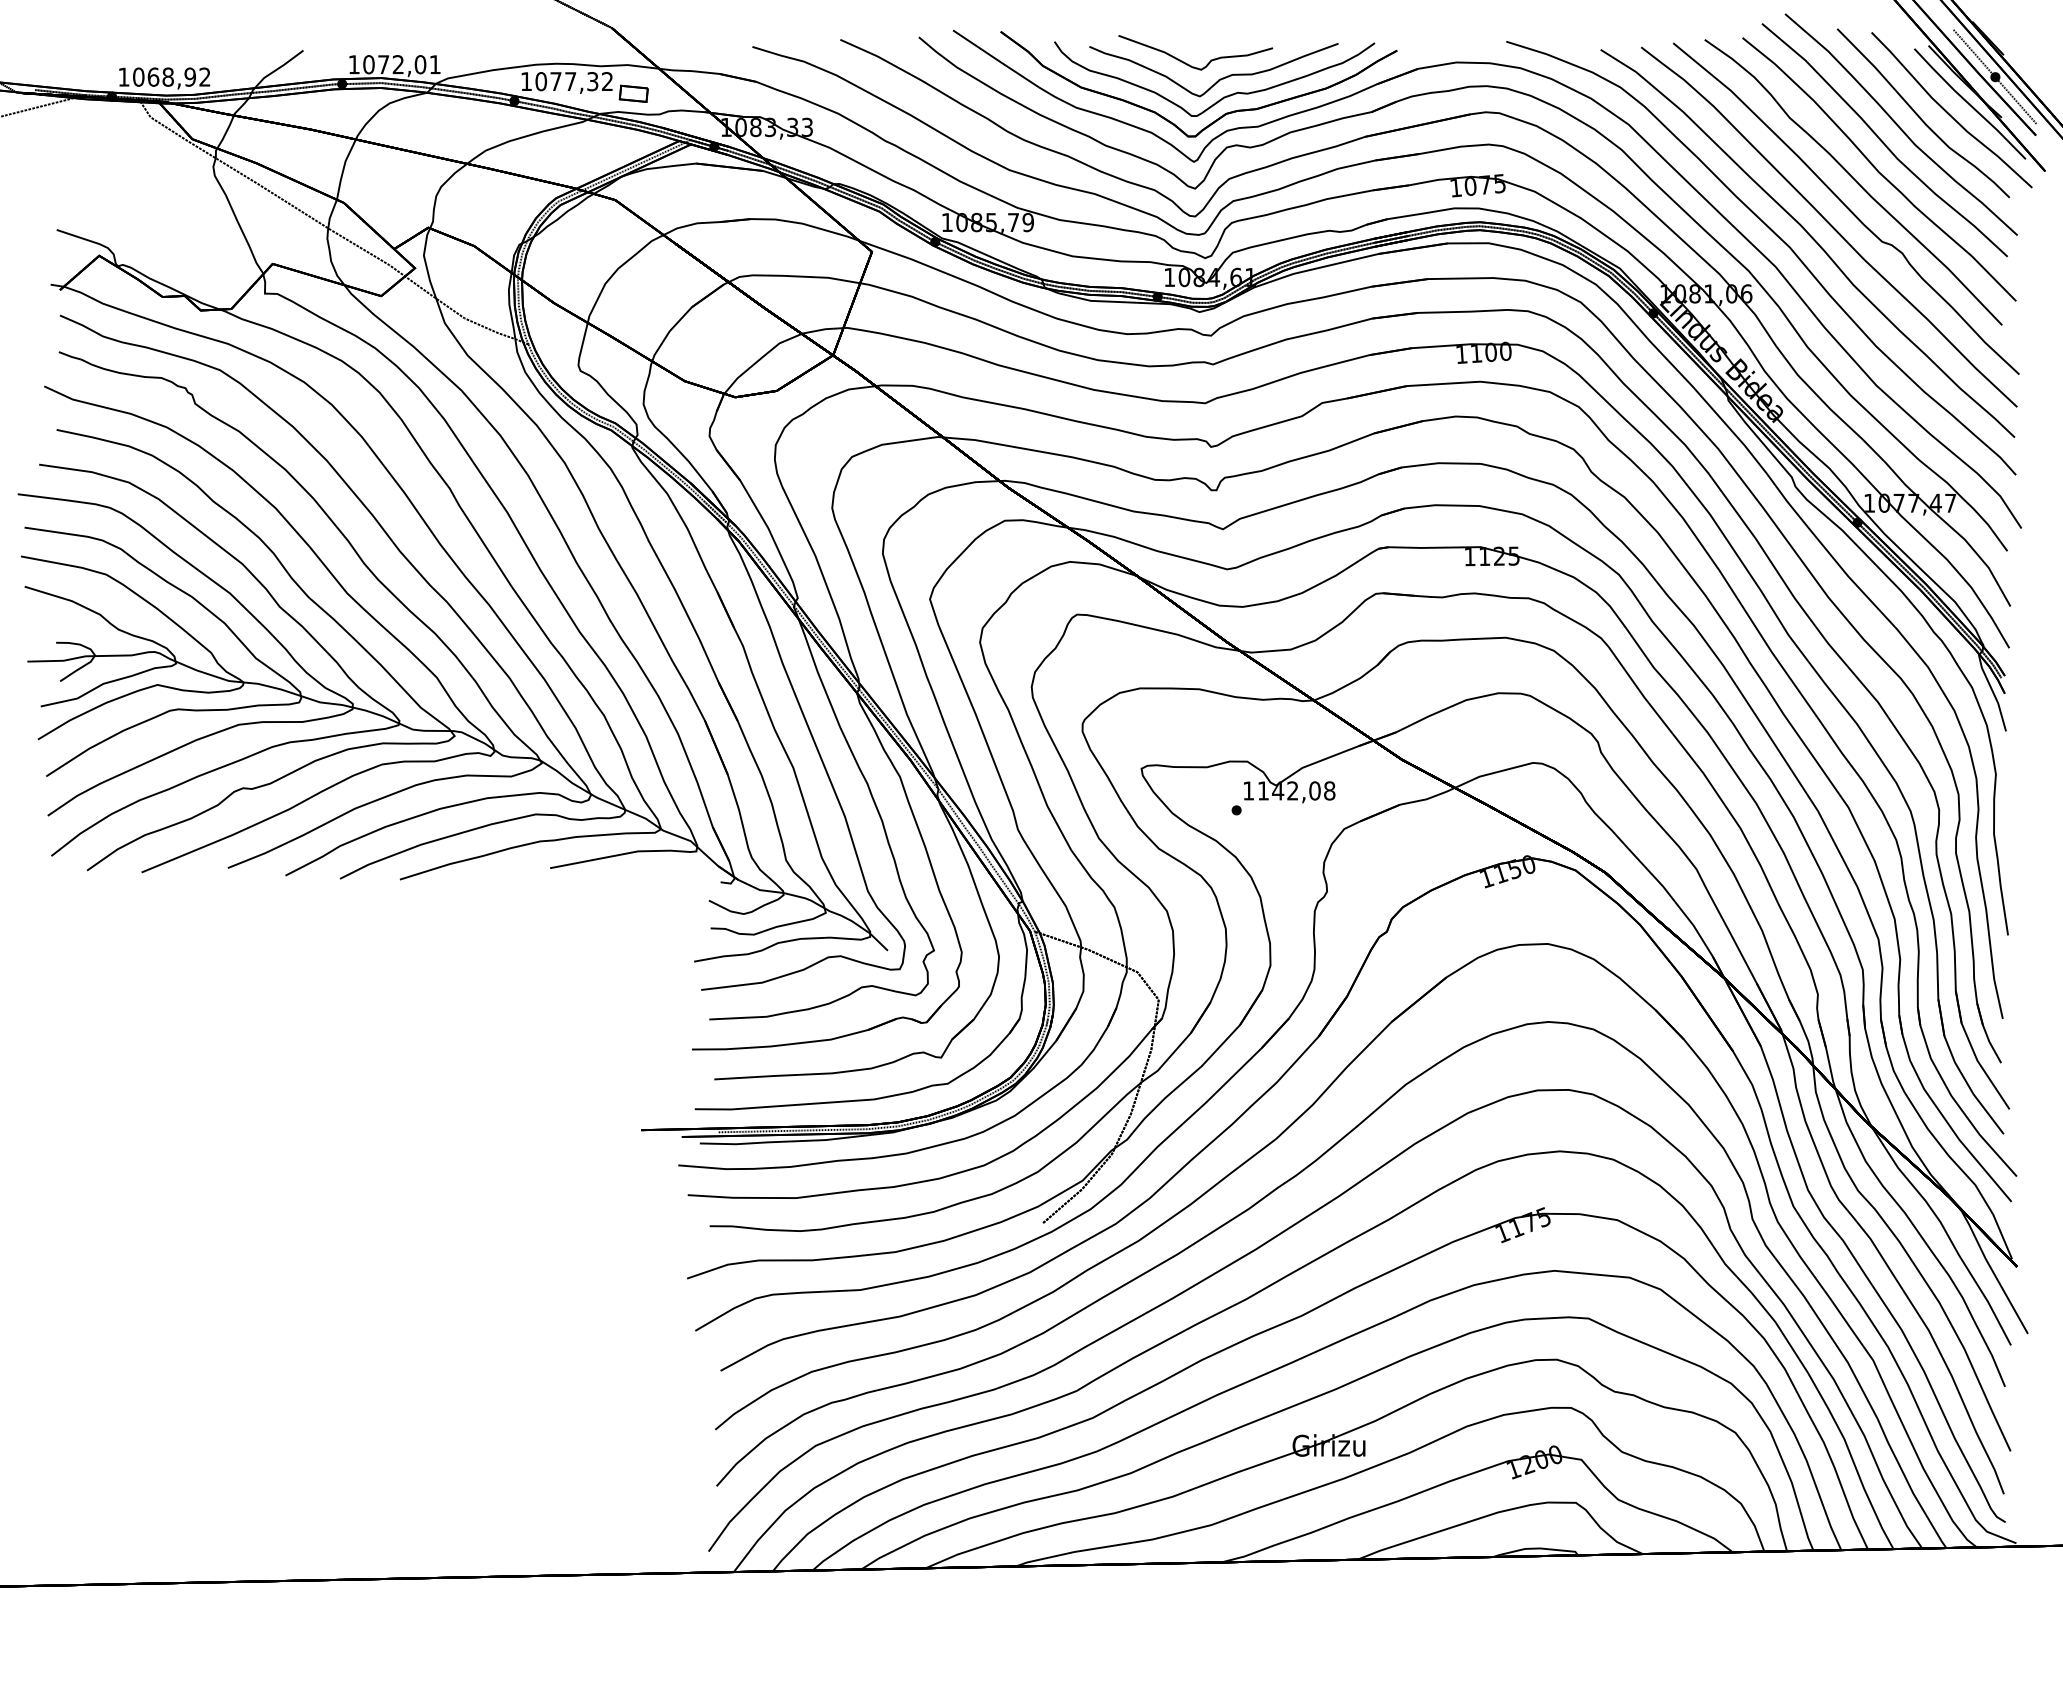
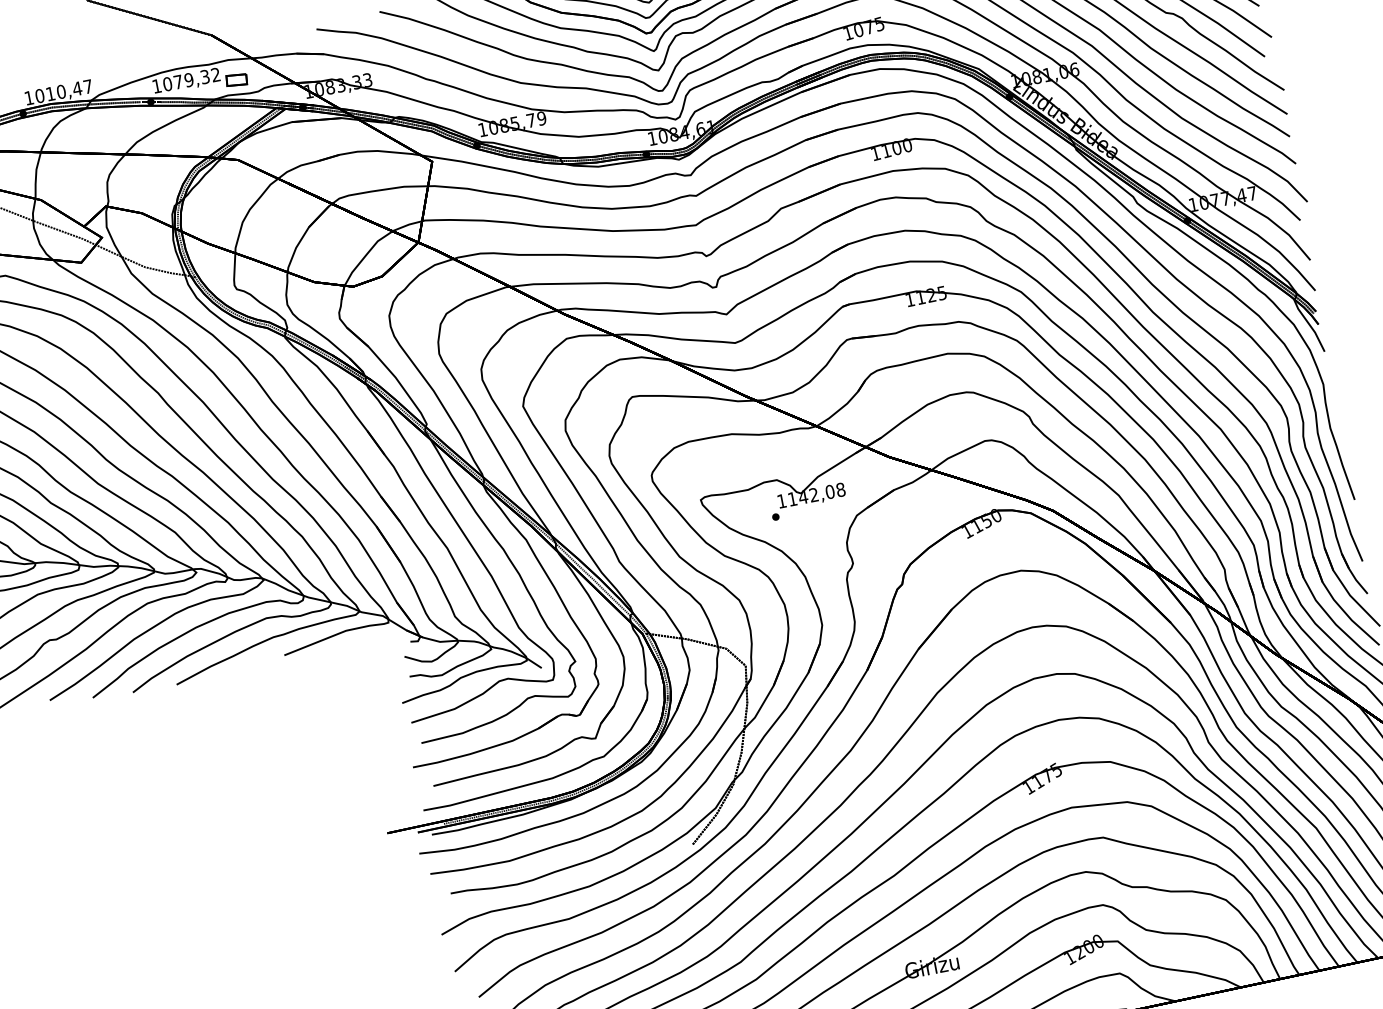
text: (409, 64) -> (69, 90), 1072,01 -> 1010,47
text: (570, 81) -> (188, 80), 1077,32 -> 1079,32

